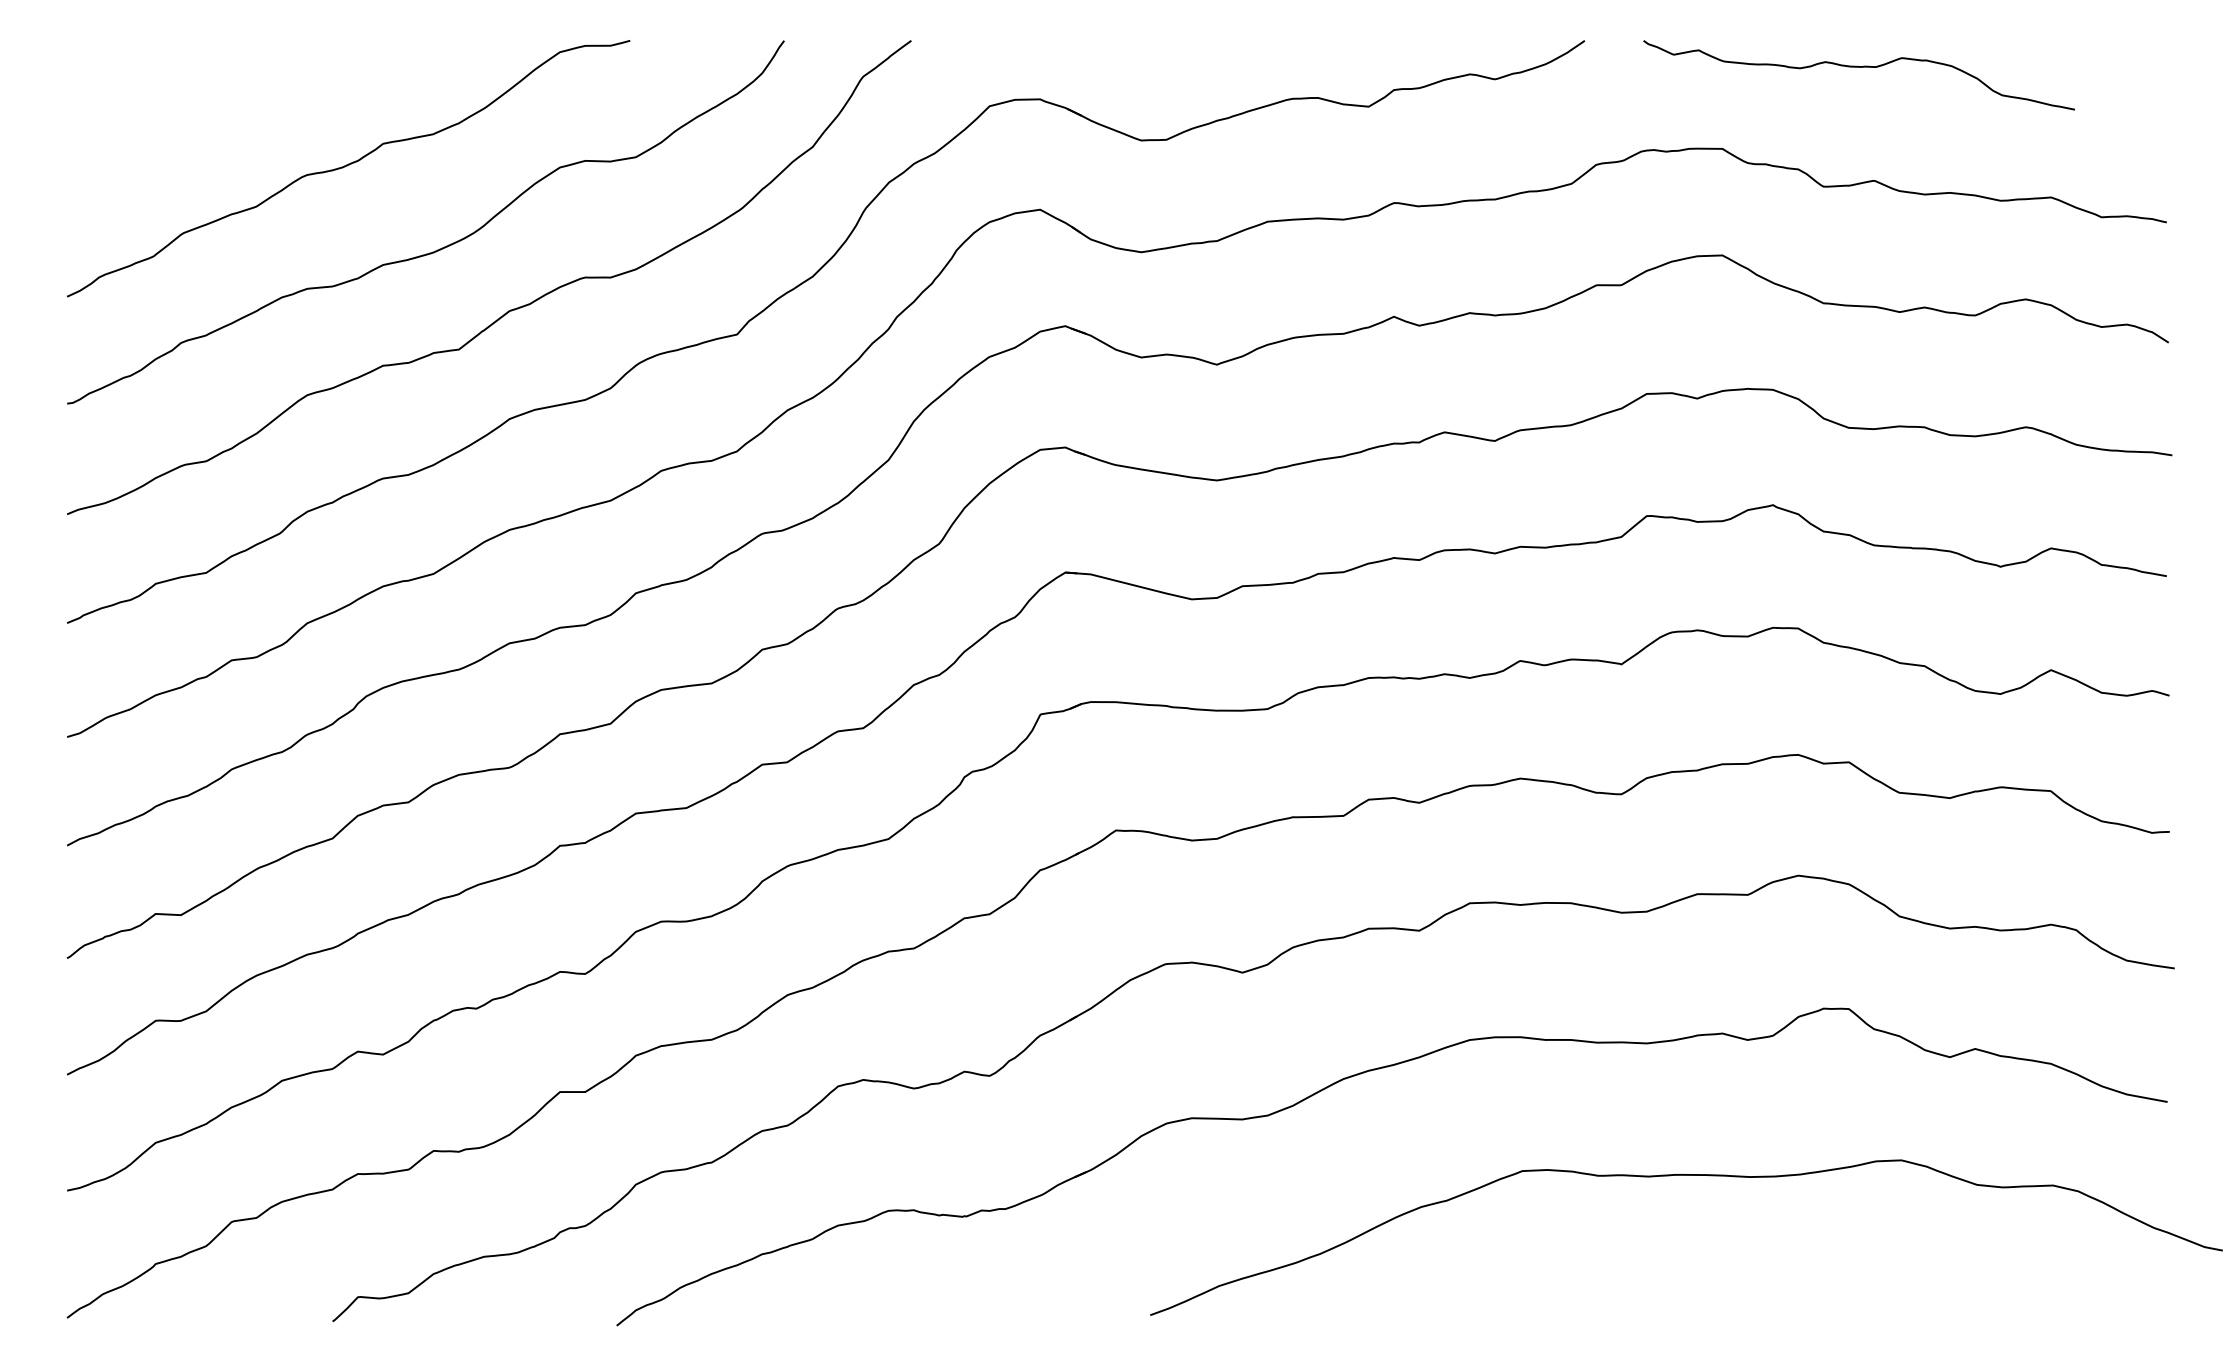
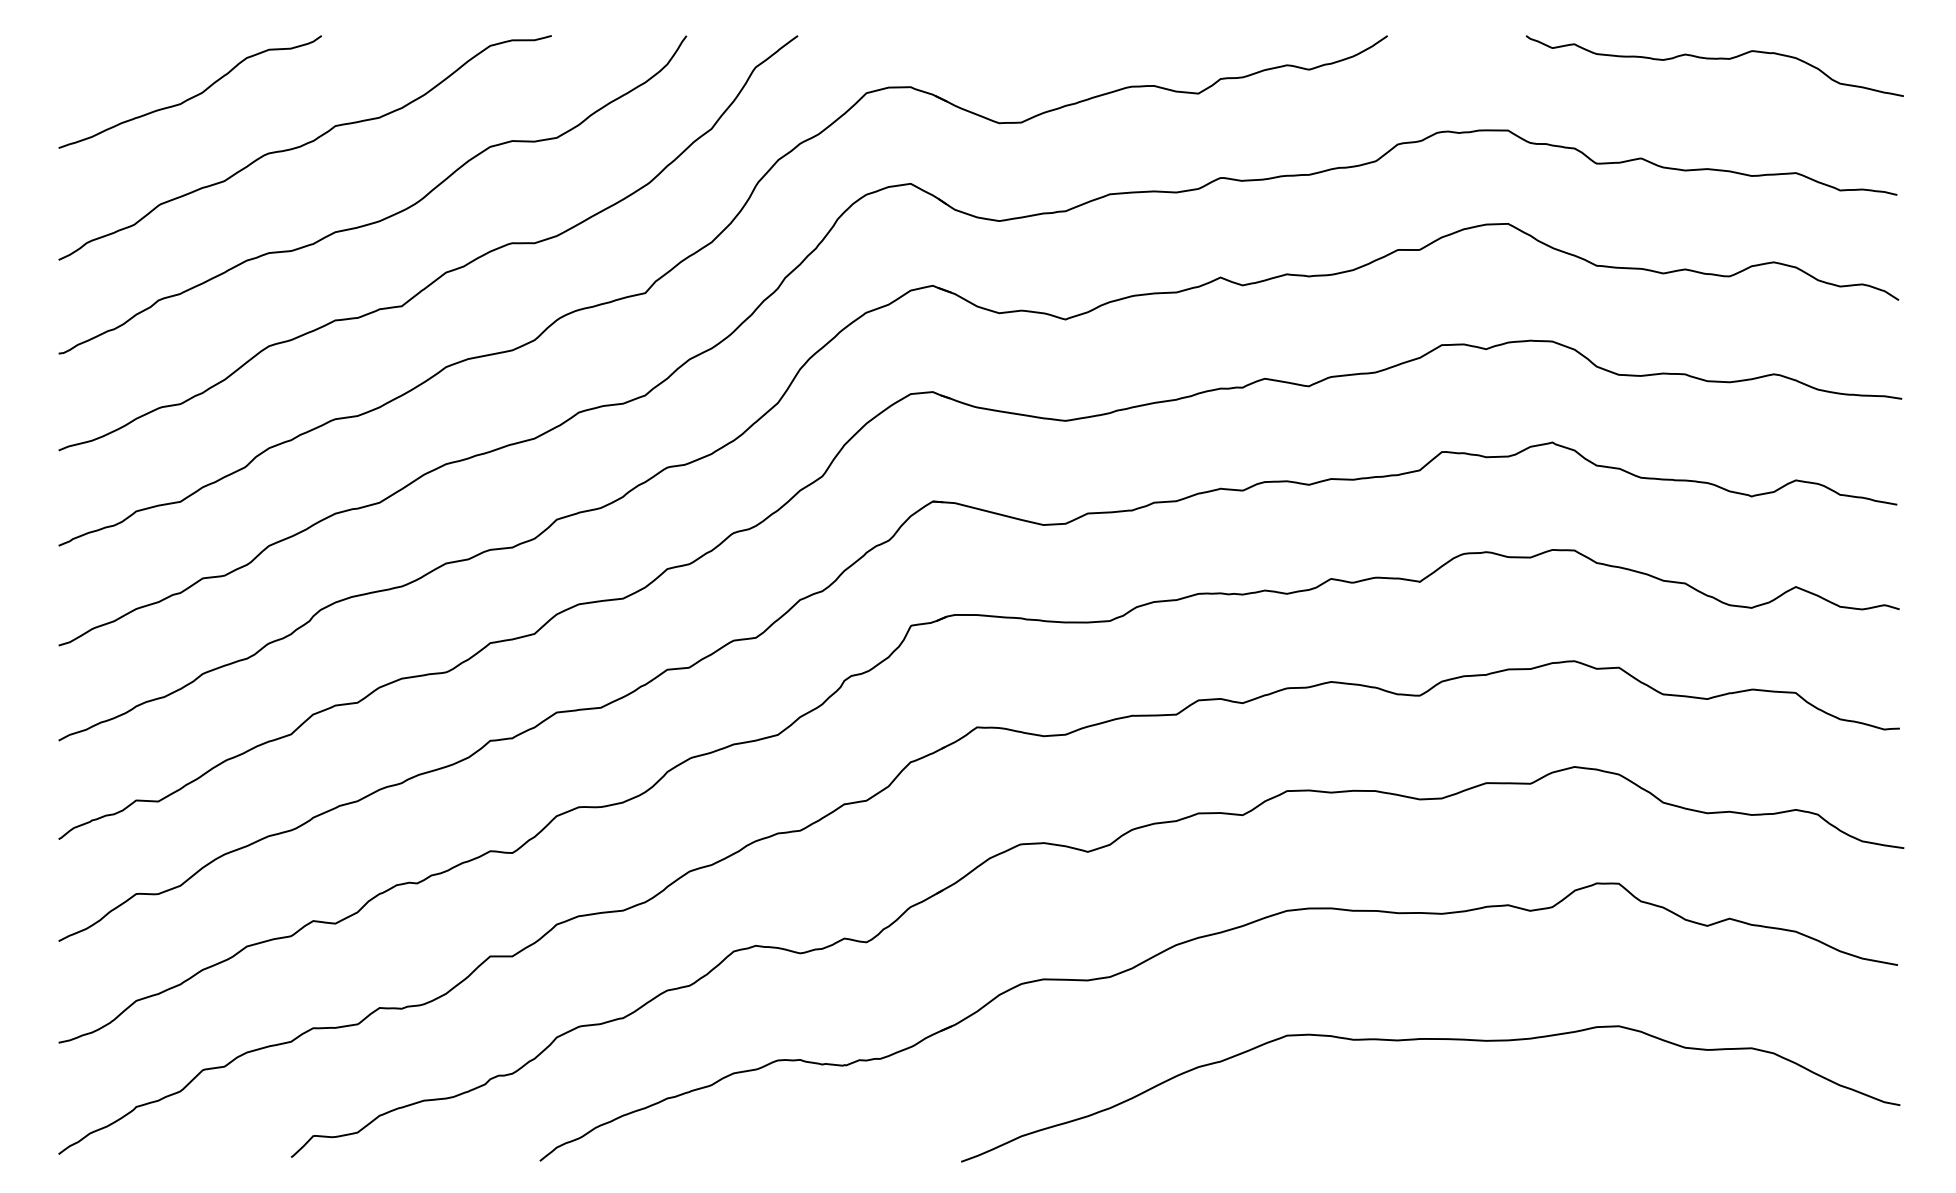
curve: (1858, 67) -> (1714, 59), moved
curve: (219, 110) -> (192, 96), added
curve: (1686, 1175) -> (1430, 1039), moved

